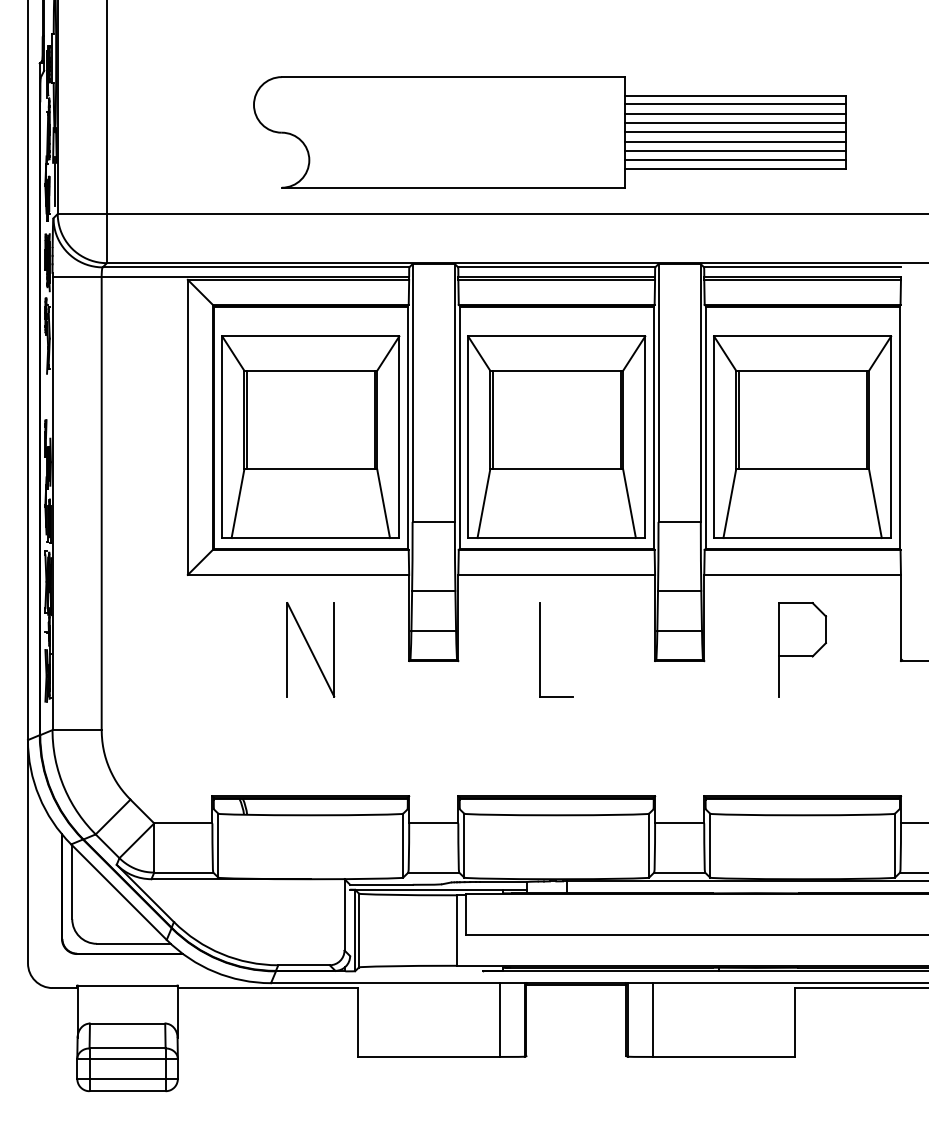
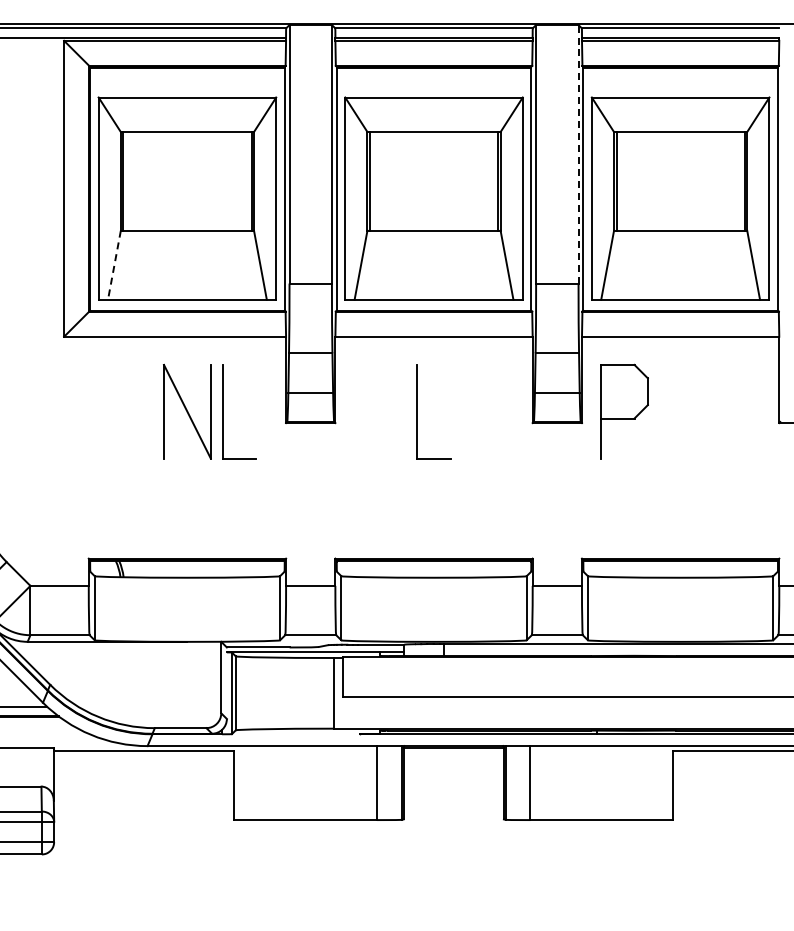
line: (700, 393) -> (578, 154), solid -> dashed
line: (237, 504) -> (113, 266), solid -> dashed
part: (346, 649) -> (223, 411), added
part: (802, 649) -> (624, 411), moved

